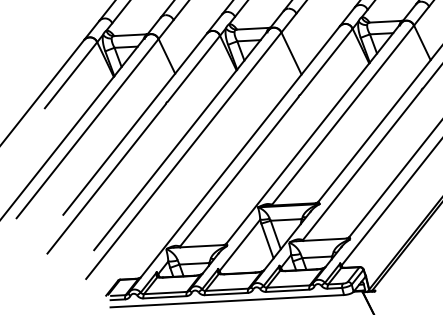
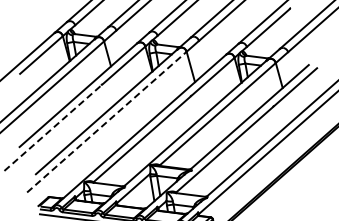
line: (184, 154) -> (107, 121), solid -> dashed
line: (106, 179) -> (52, 128), solid -> dashed

